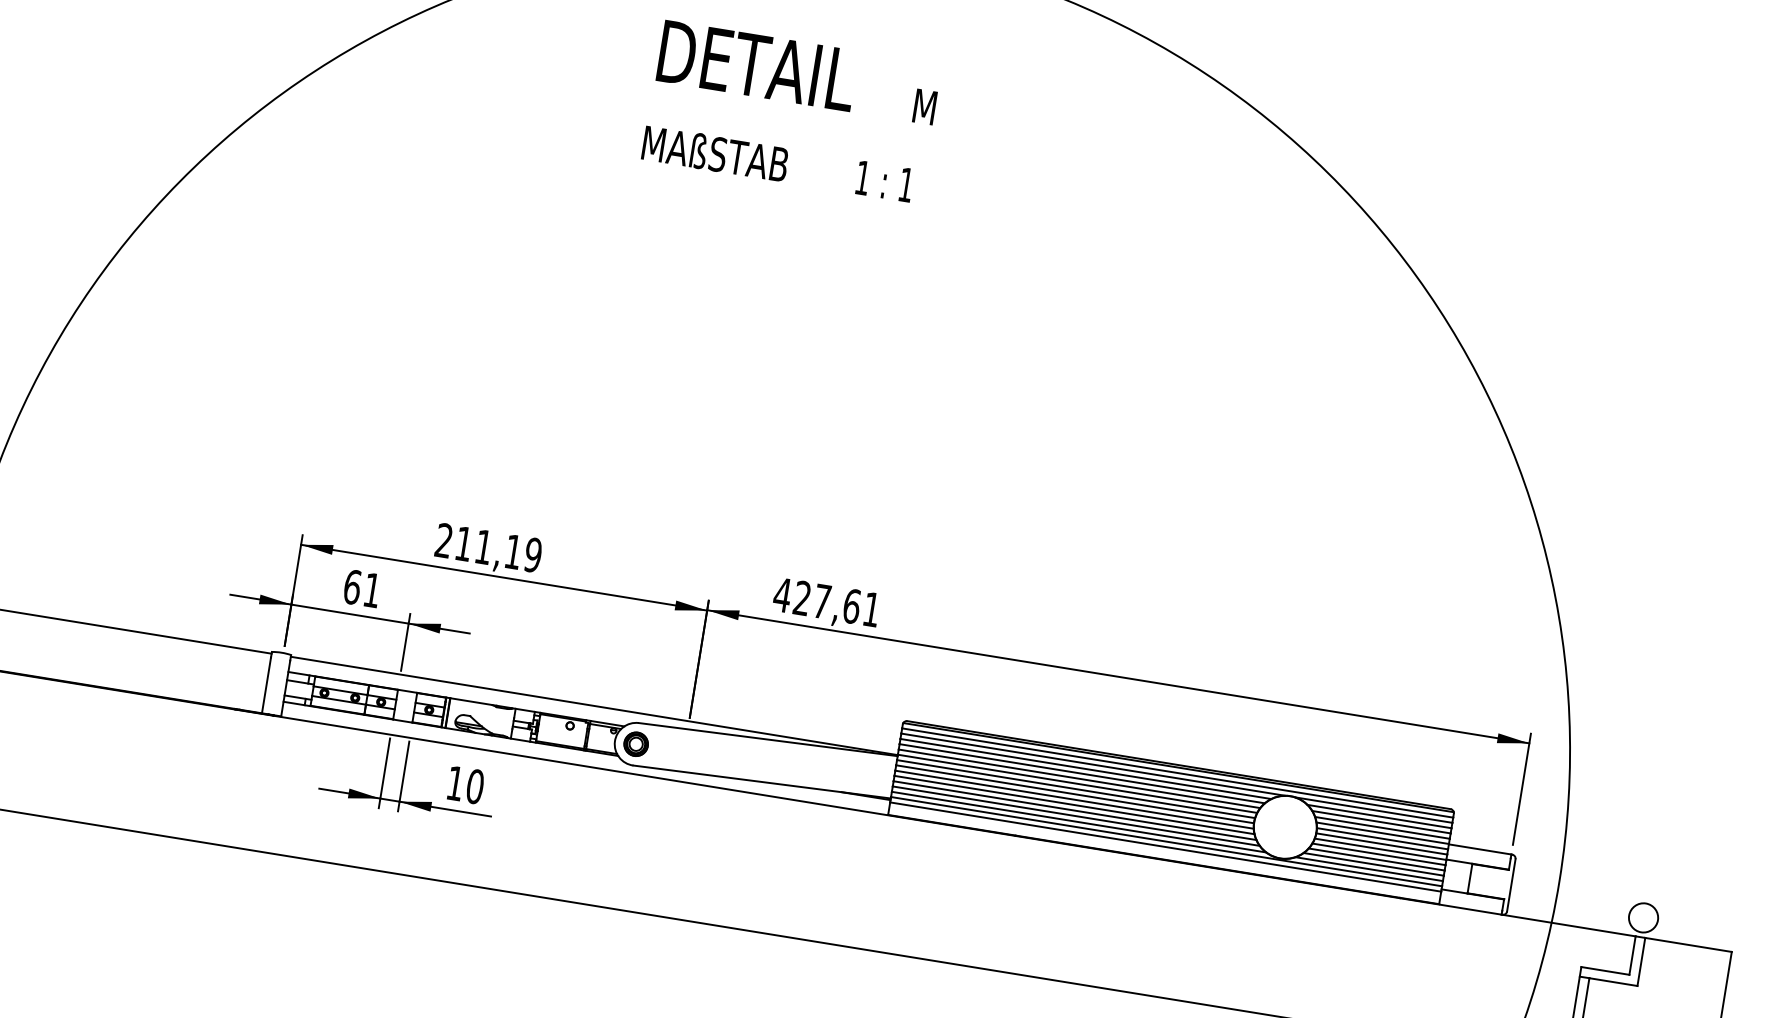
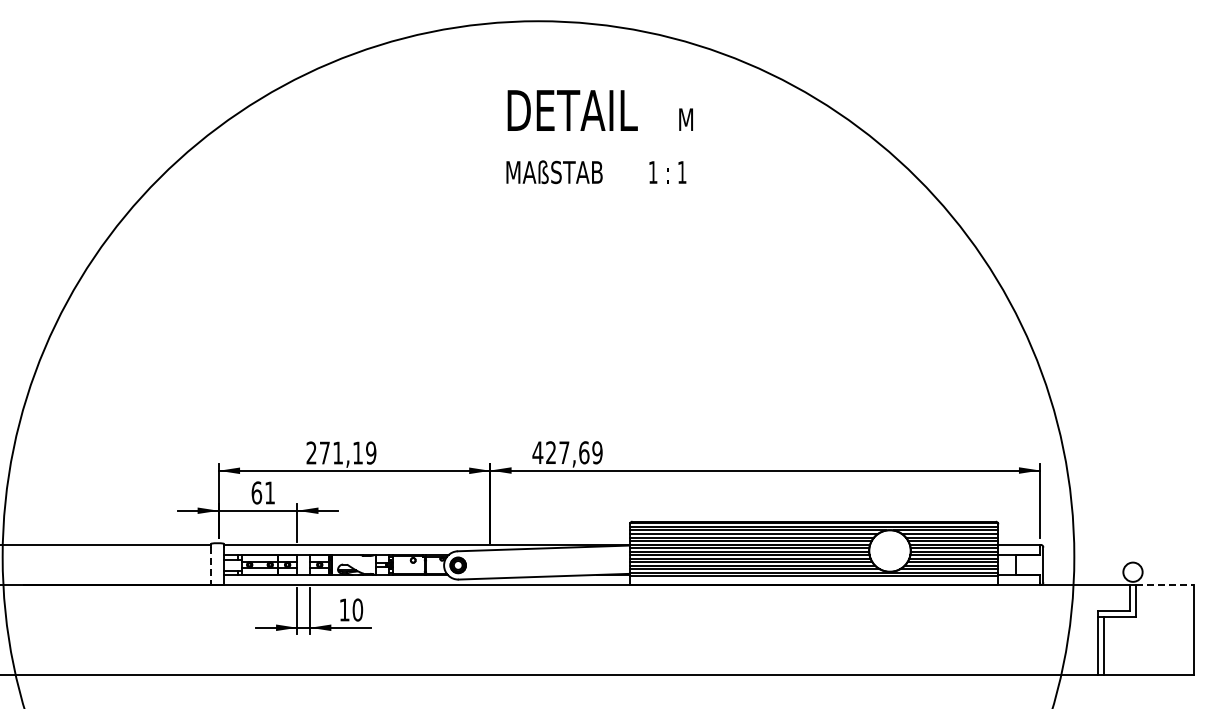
text: (791, 112) -> (599, 137), moved
text: (463, 543) -> (324, 452), 211,19 -> 271,19
text: (871, 609) -> (597, 452), 427,61 -> 427,69
line: (266, 686) -> (211, 566), solid -> dashed
line: (1688, 945) -> (1165, 585), solid -> dashed

